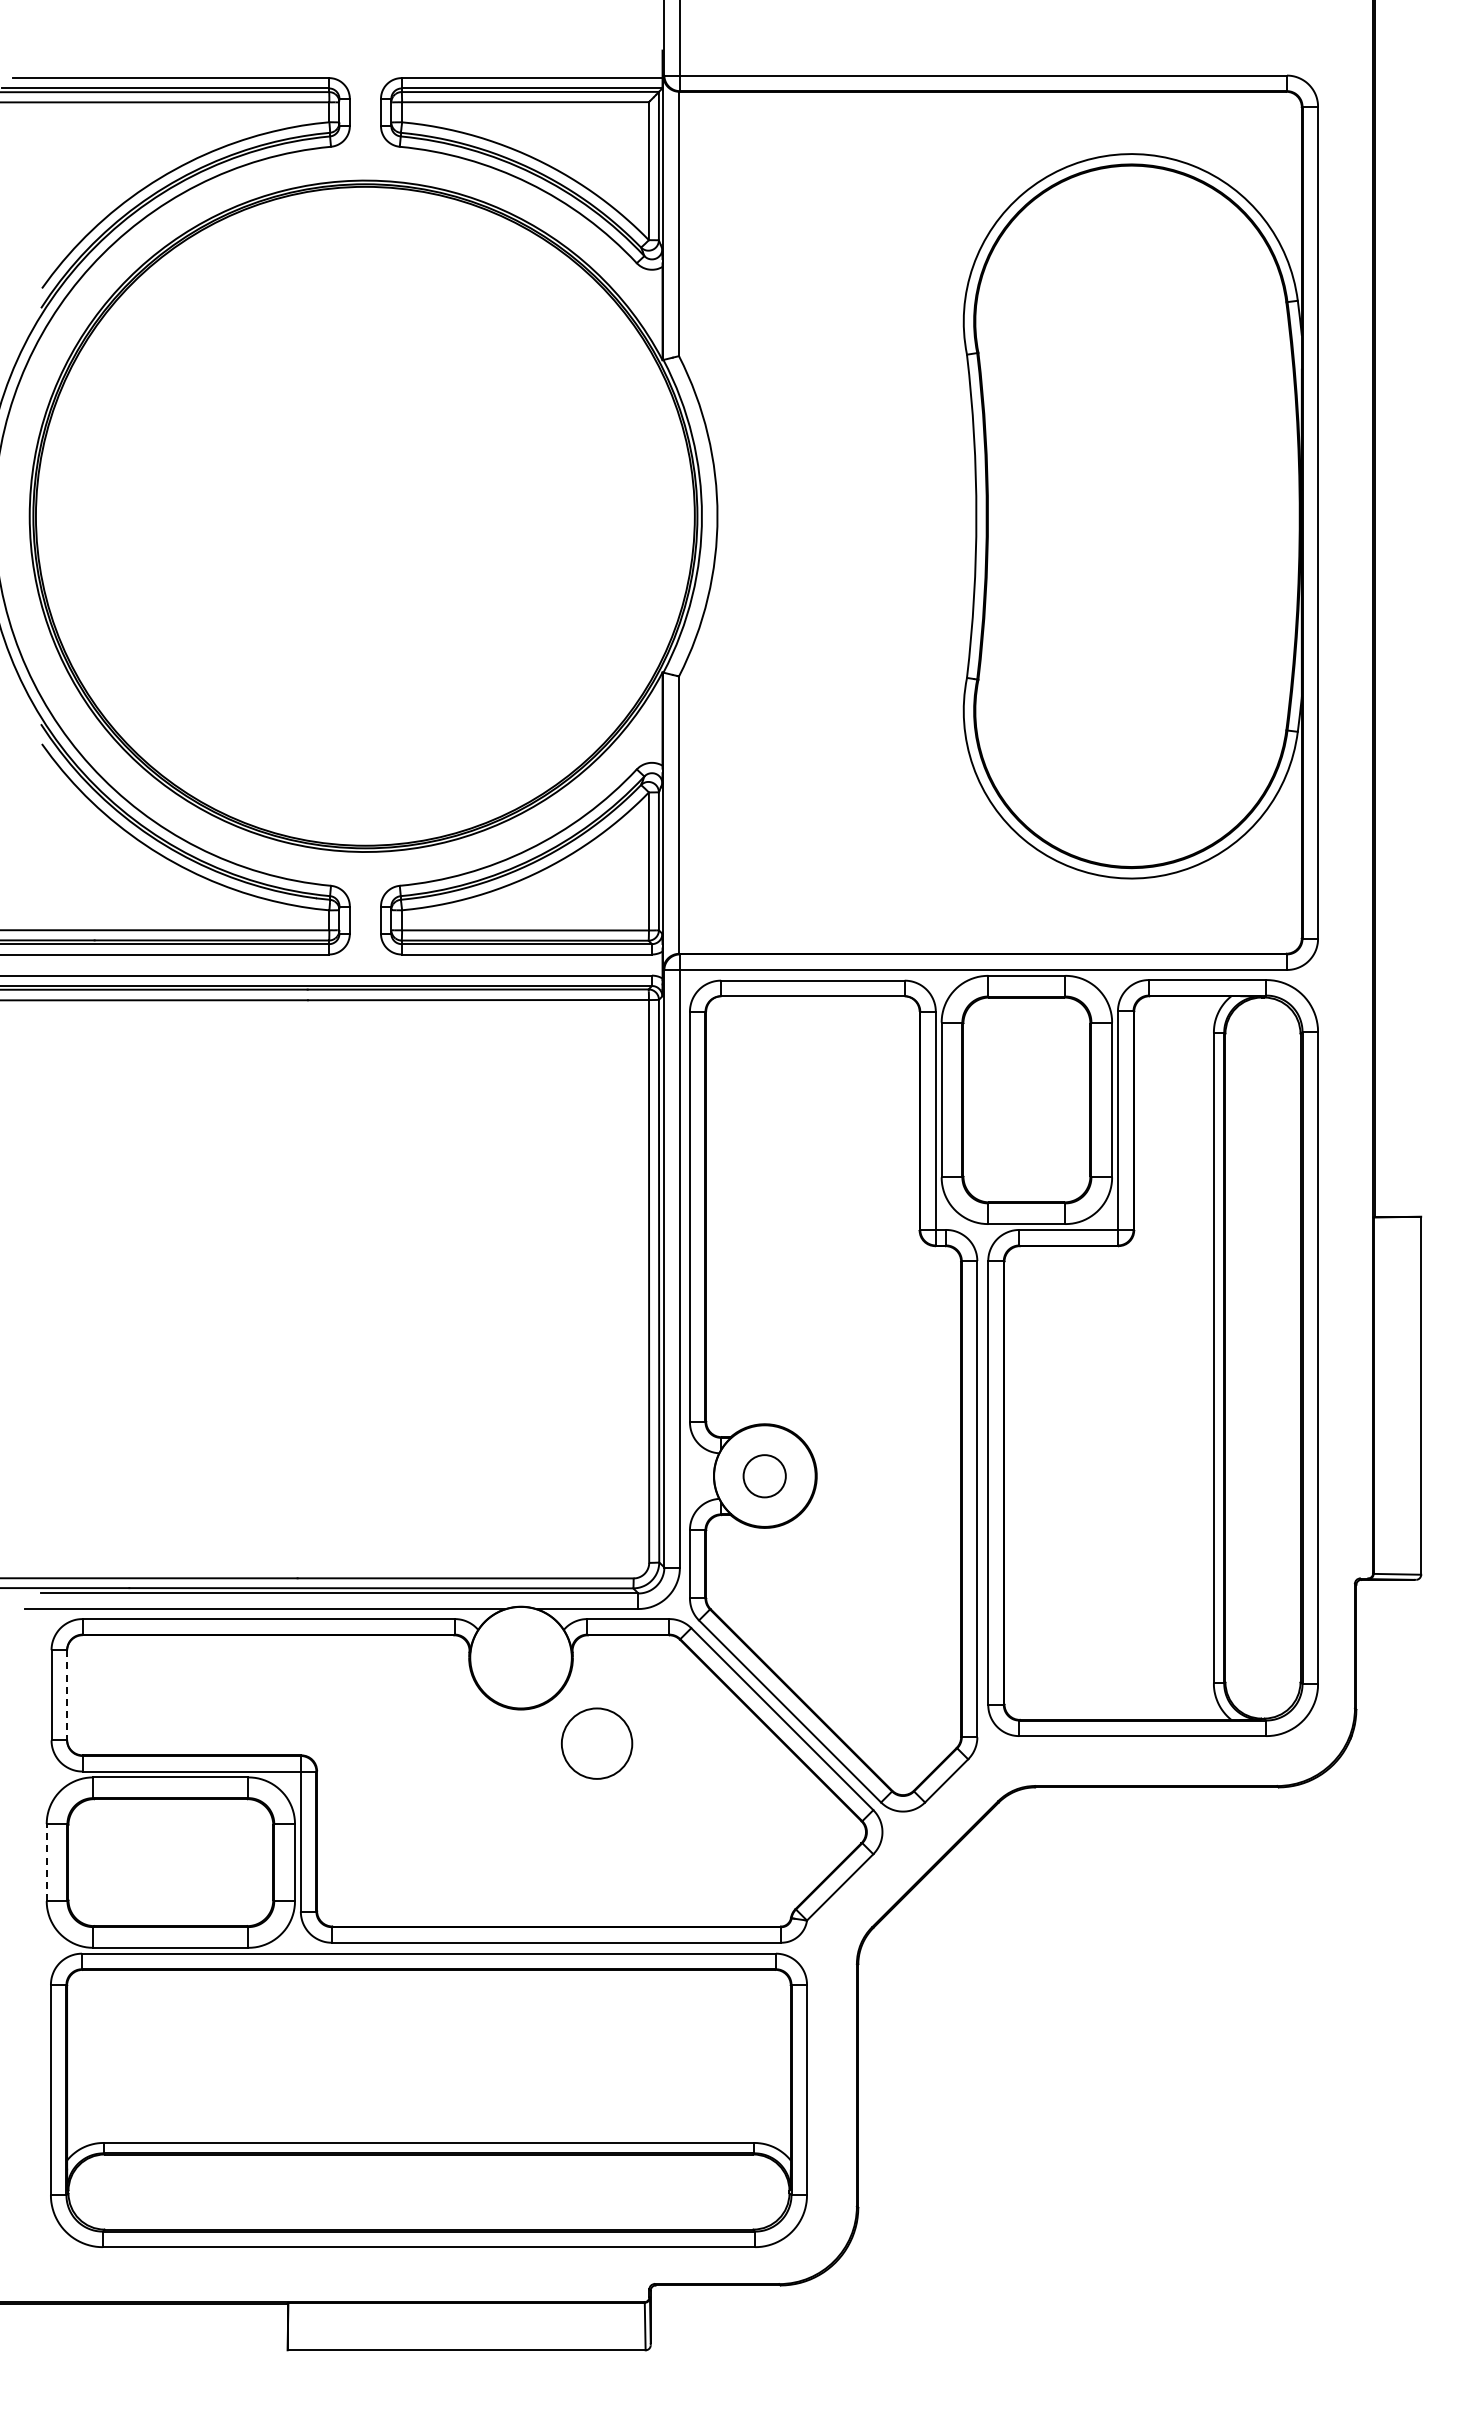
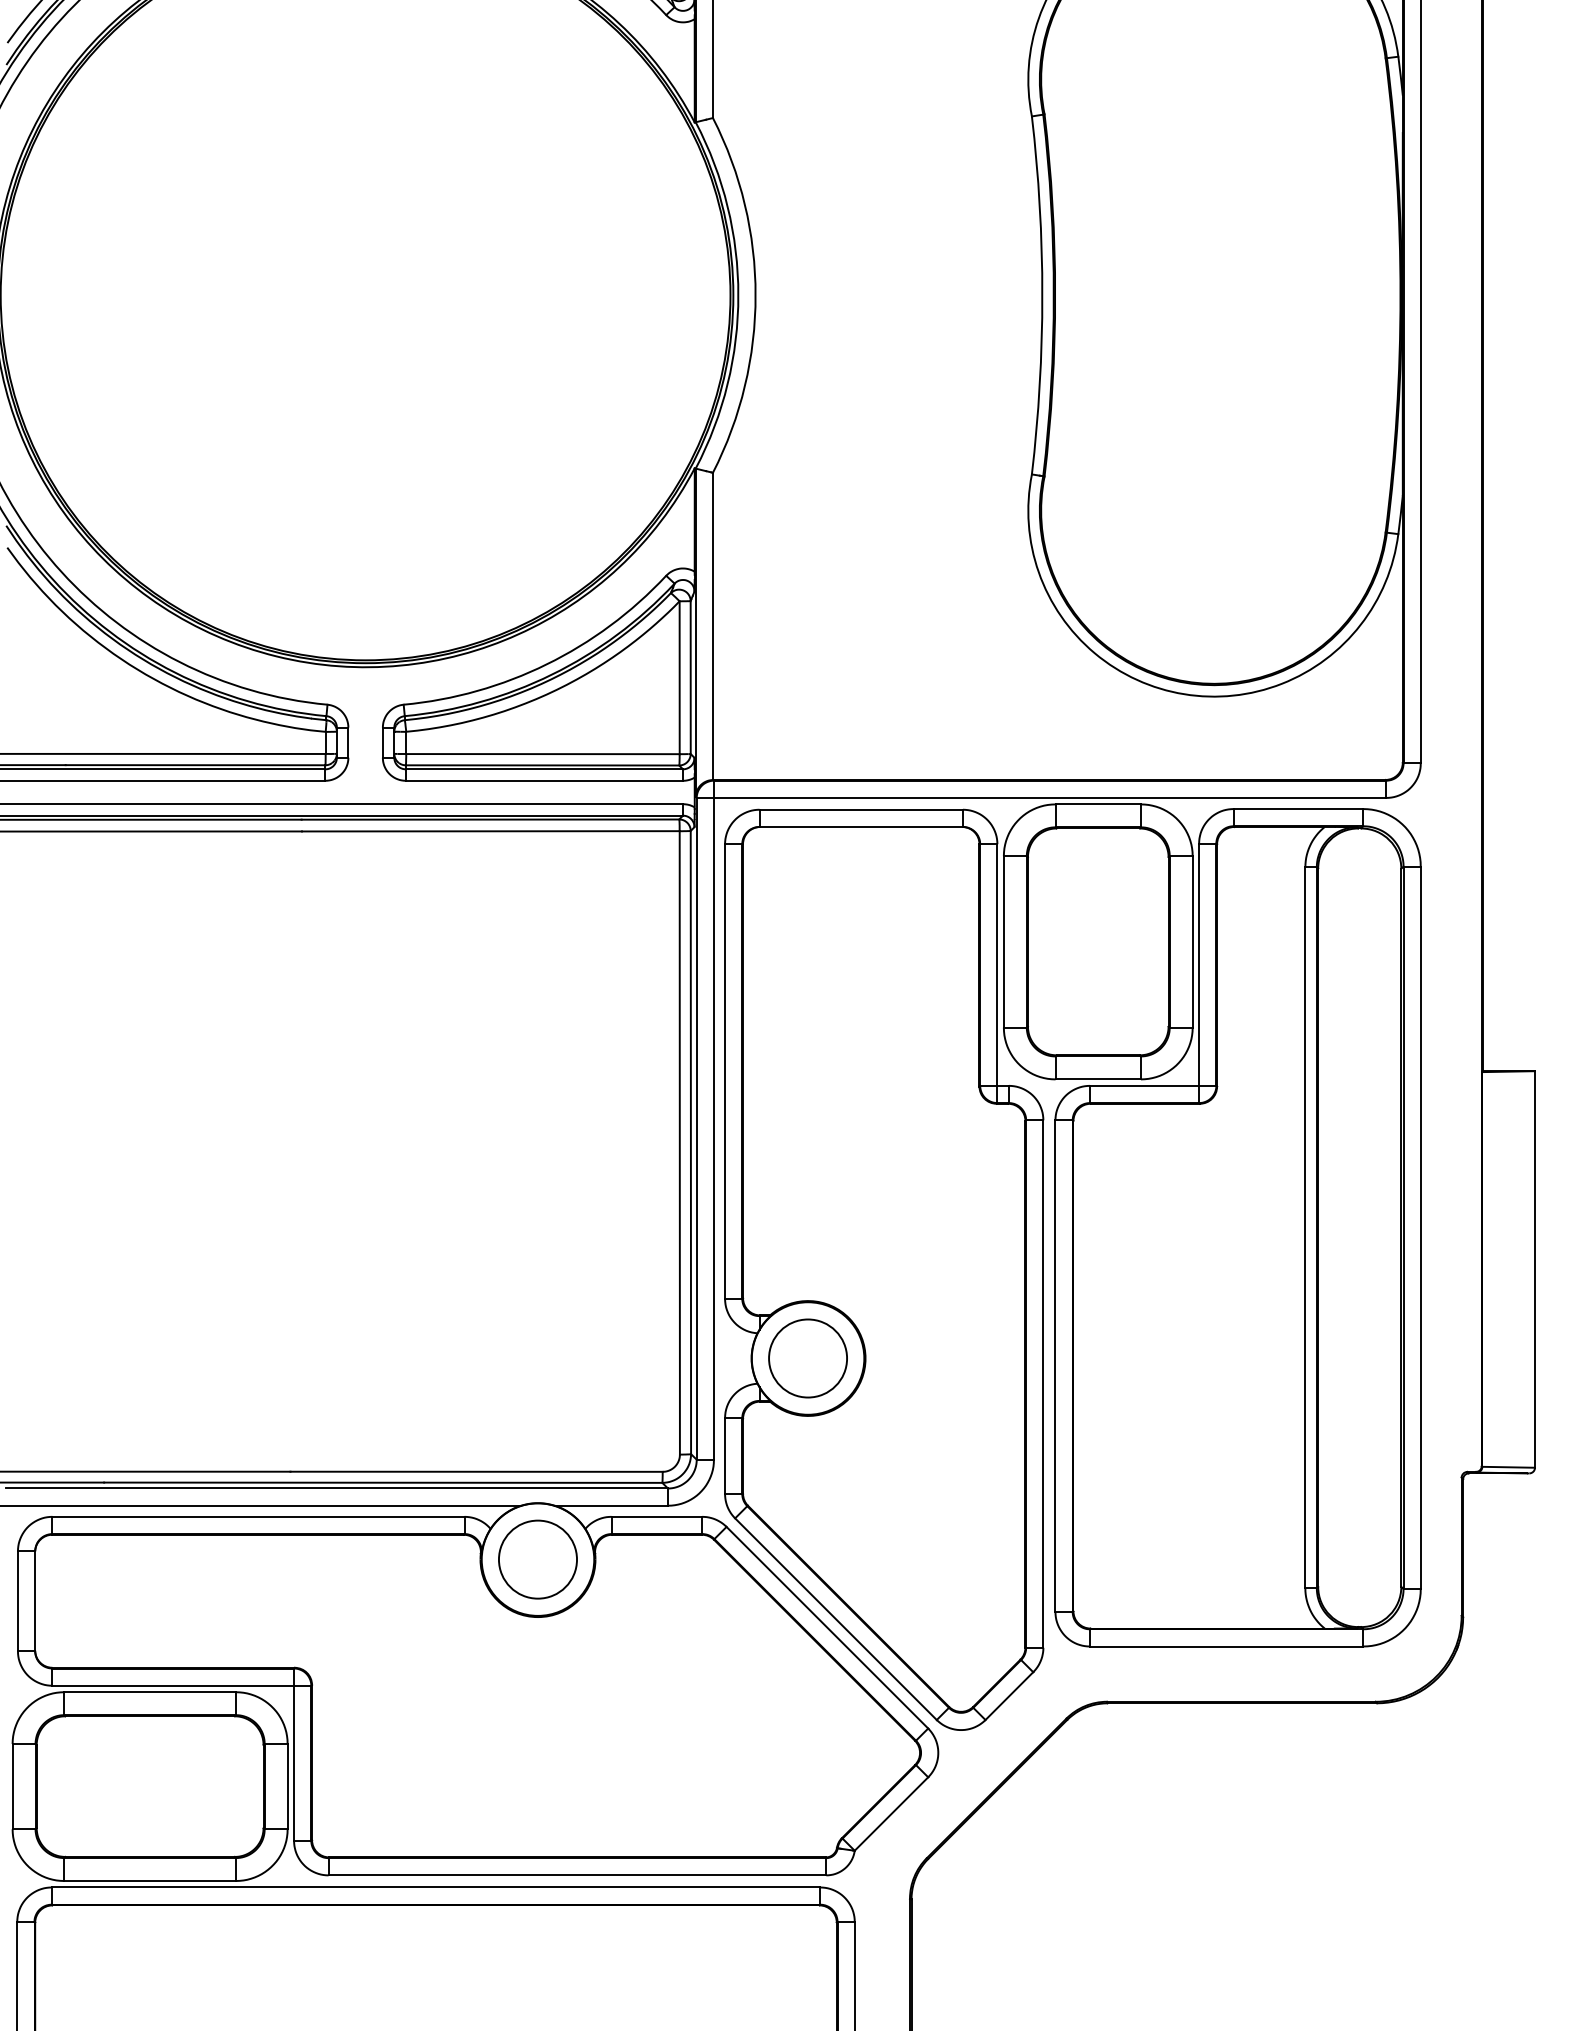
circle: (764, 1476) -> (807, 1358), size x1.67
line: (67, 1695) -> (35, 1601), dashed -> solid
circle: (597, 1743) -> (538, 1559), moved
line: (46, 1862) -> (12, 1786), dashed -> solid

